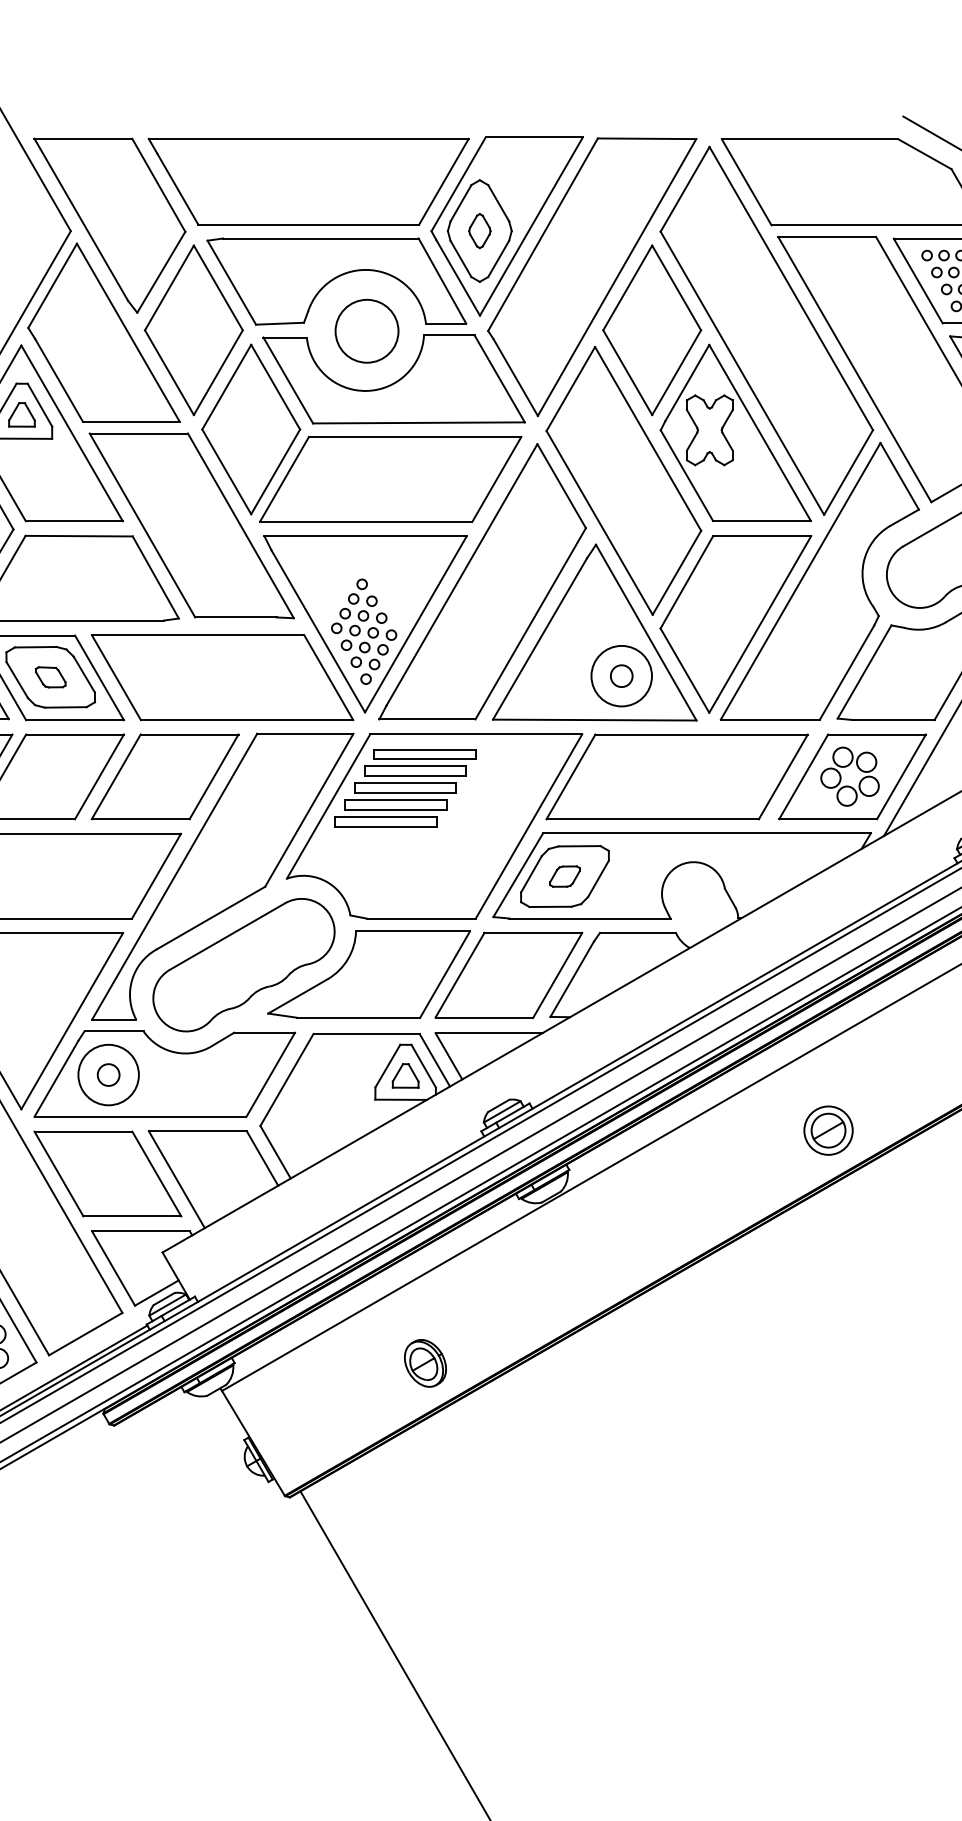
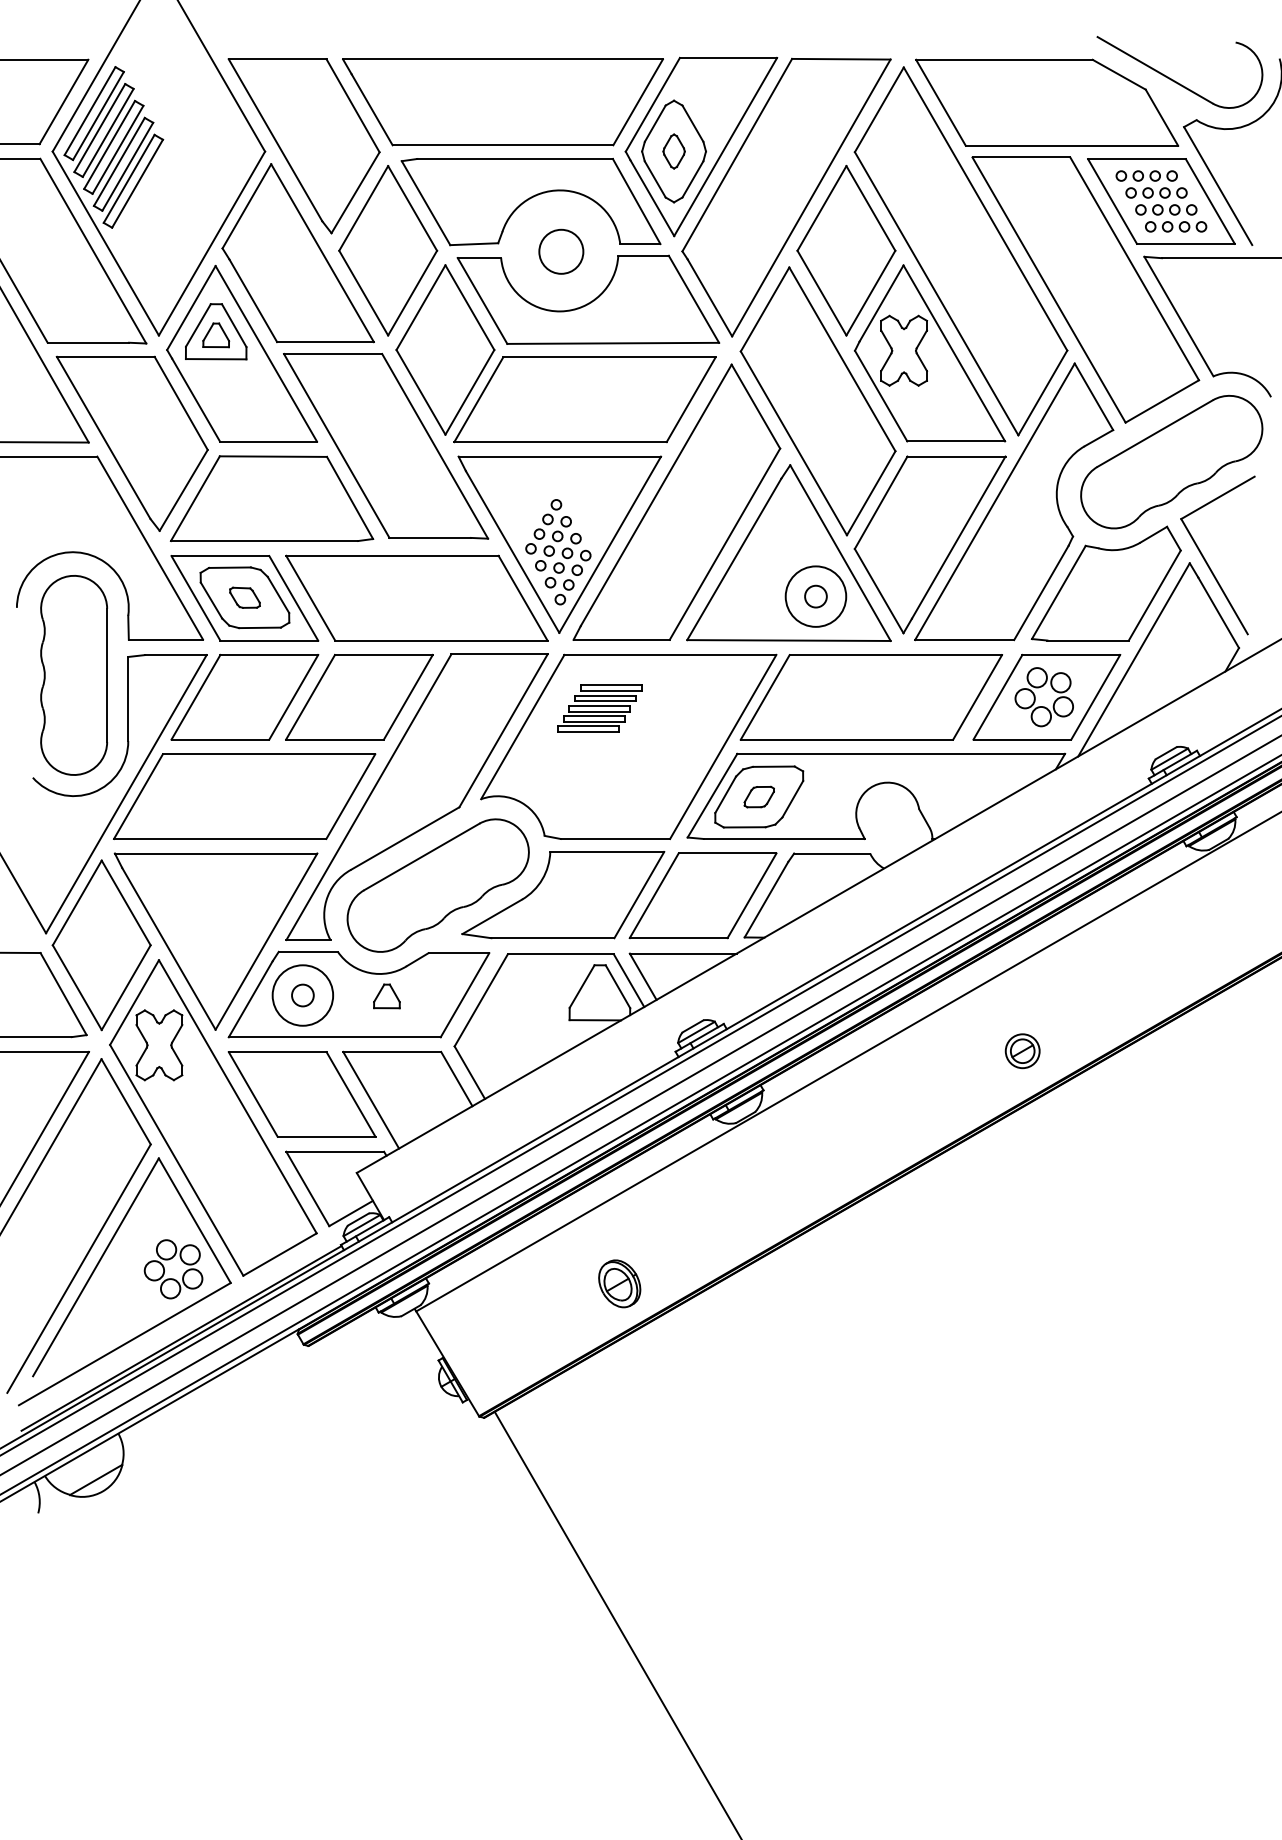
circle: (367, 331) -> (561, 251), size x0.7
part: (405, 788) -> (599, 708), size x0.6
part: (405, 1076) -> (386, 996), moved
part: (828, 1131) -> (1022, 1051), size x0.7

